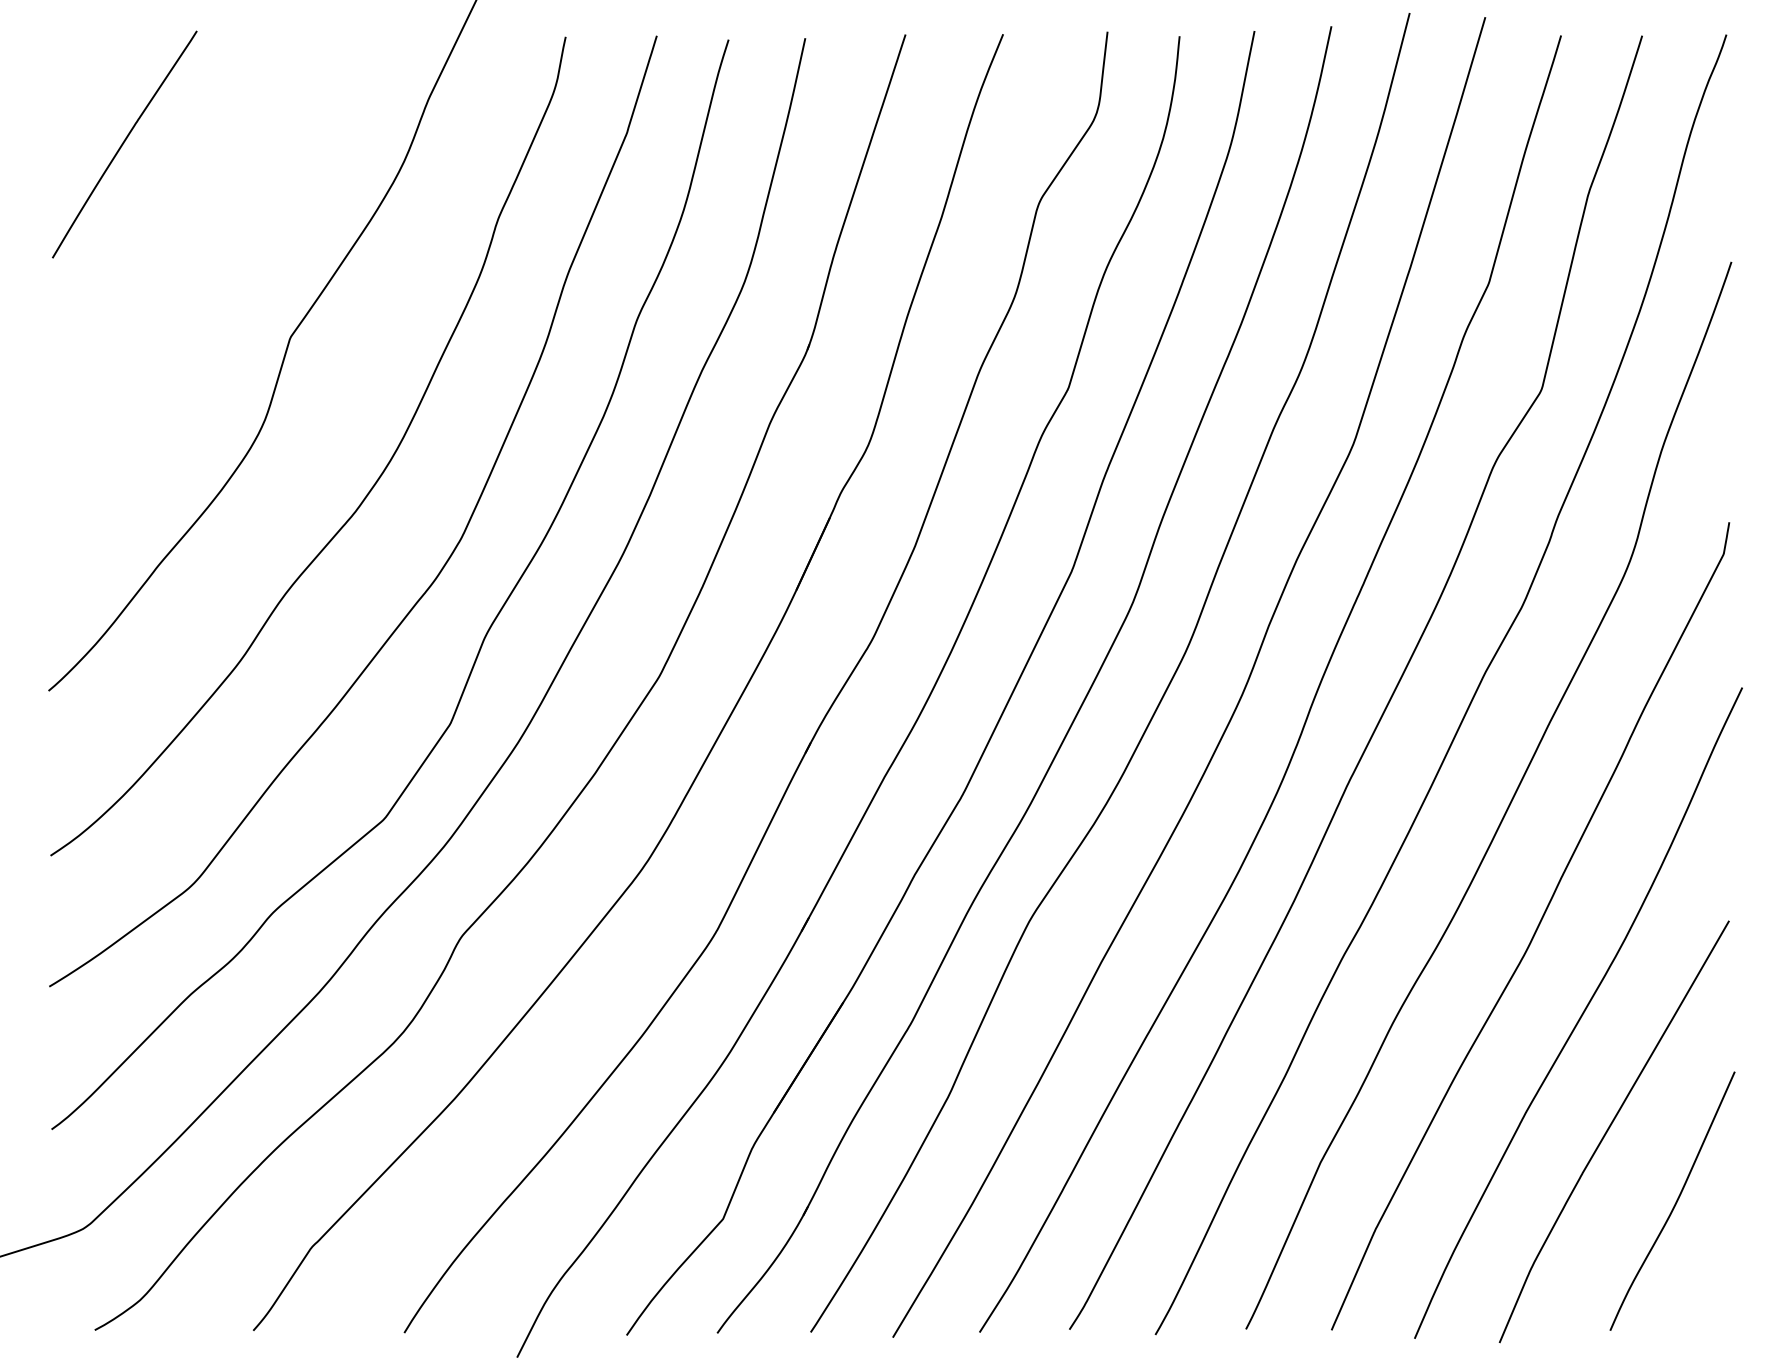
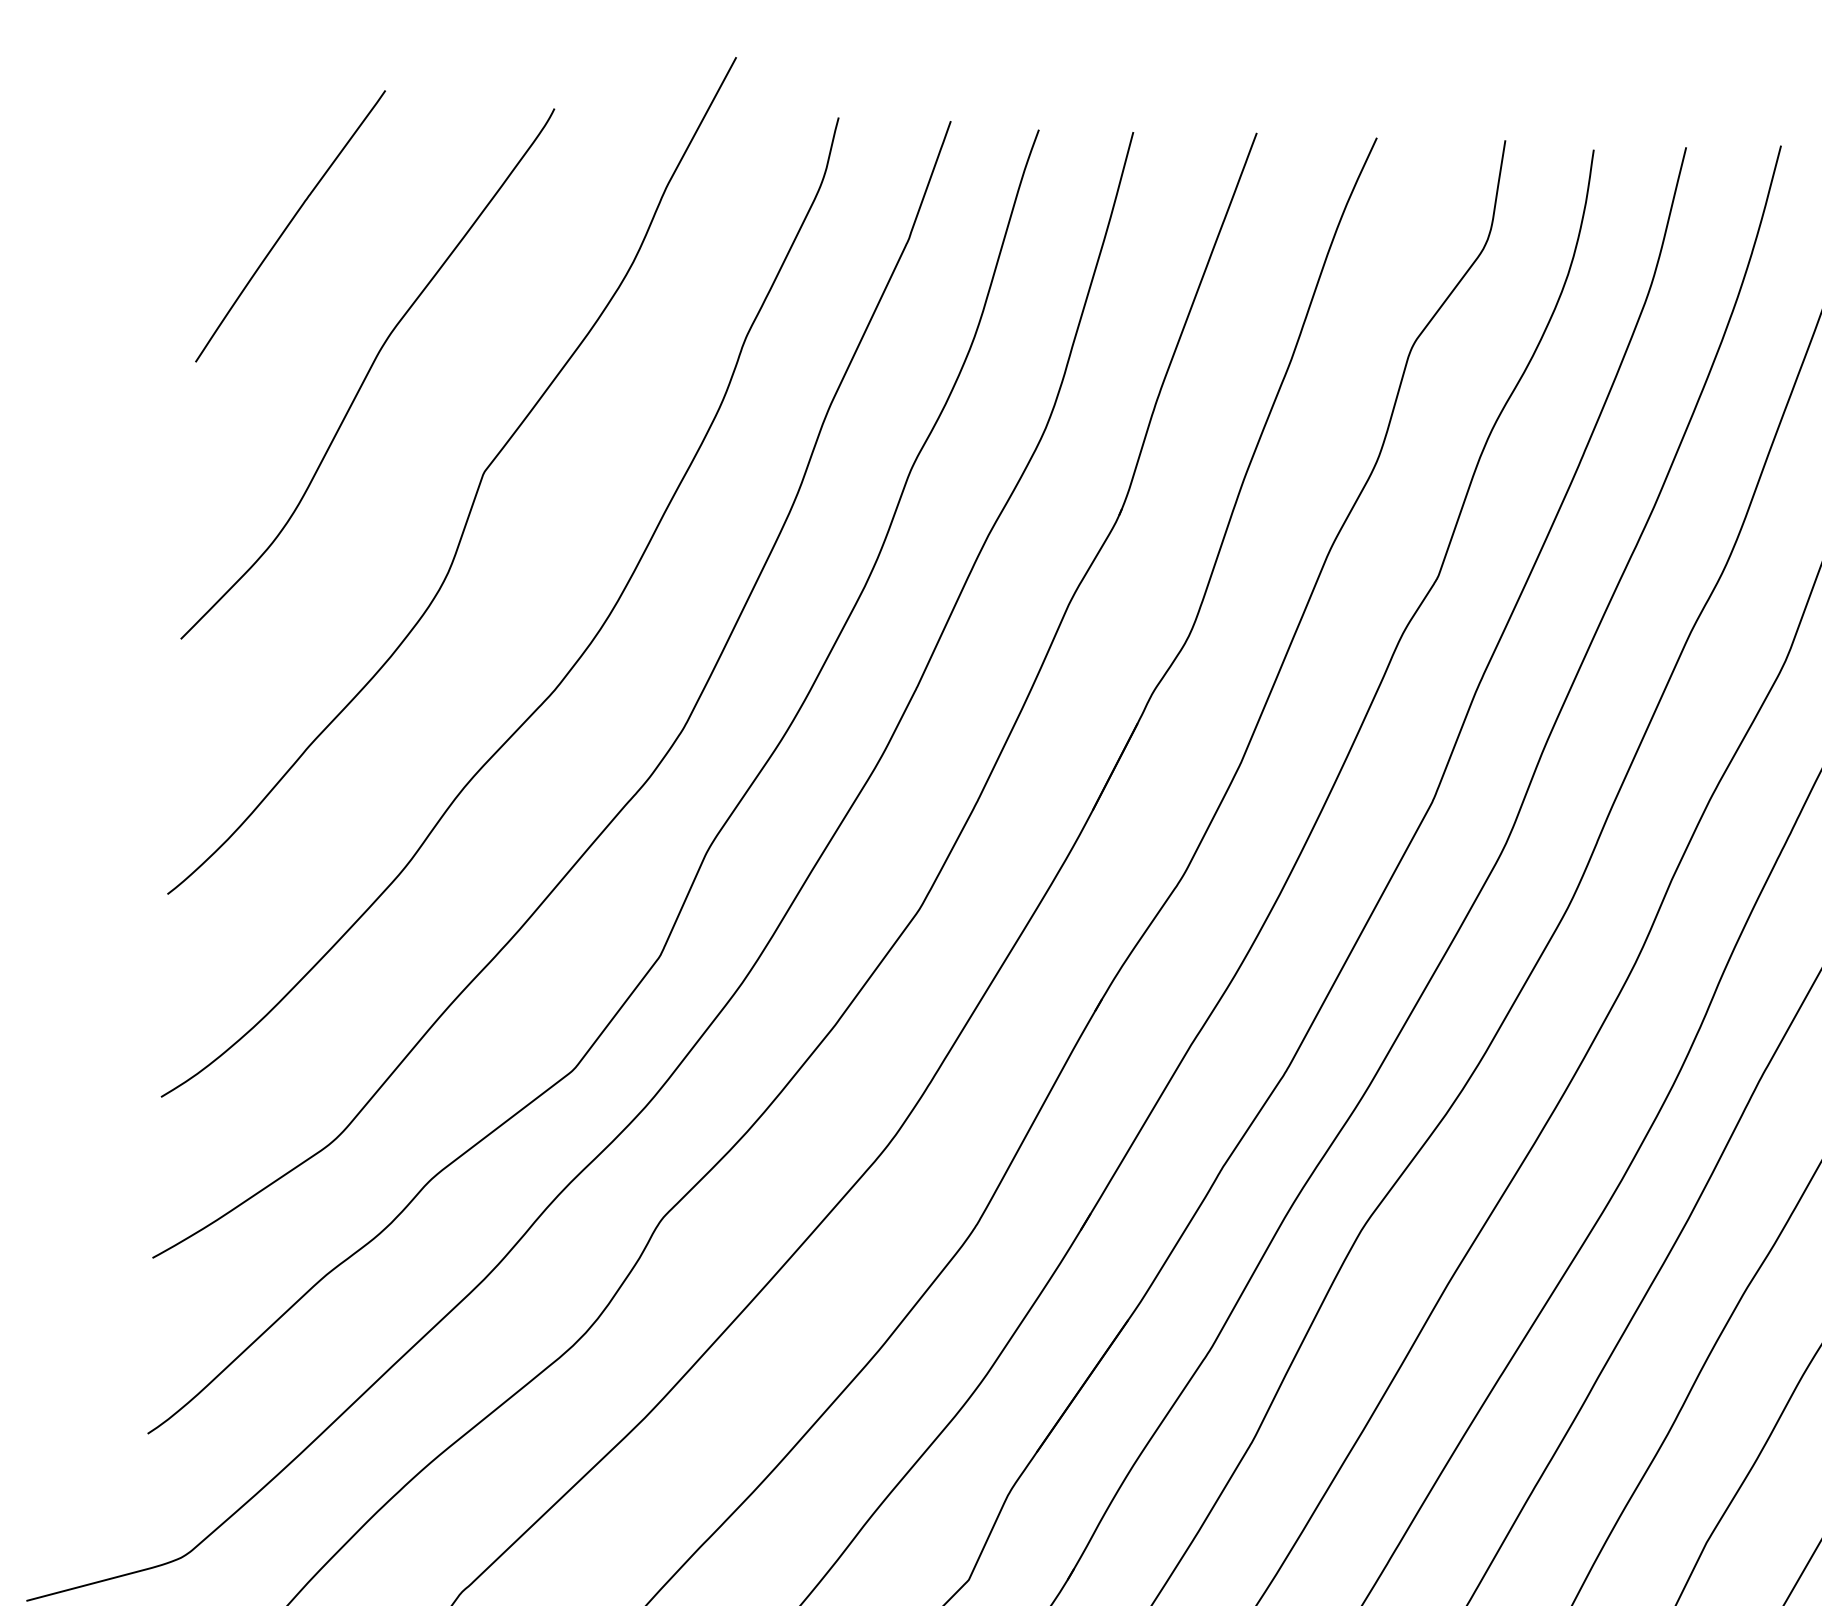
curve: (192, 261) -> (367, 373), added

